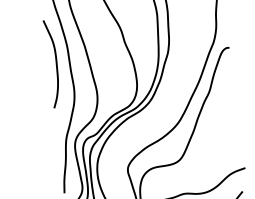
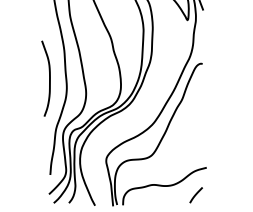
curve: (56, 63) -> (49, 78), moved

